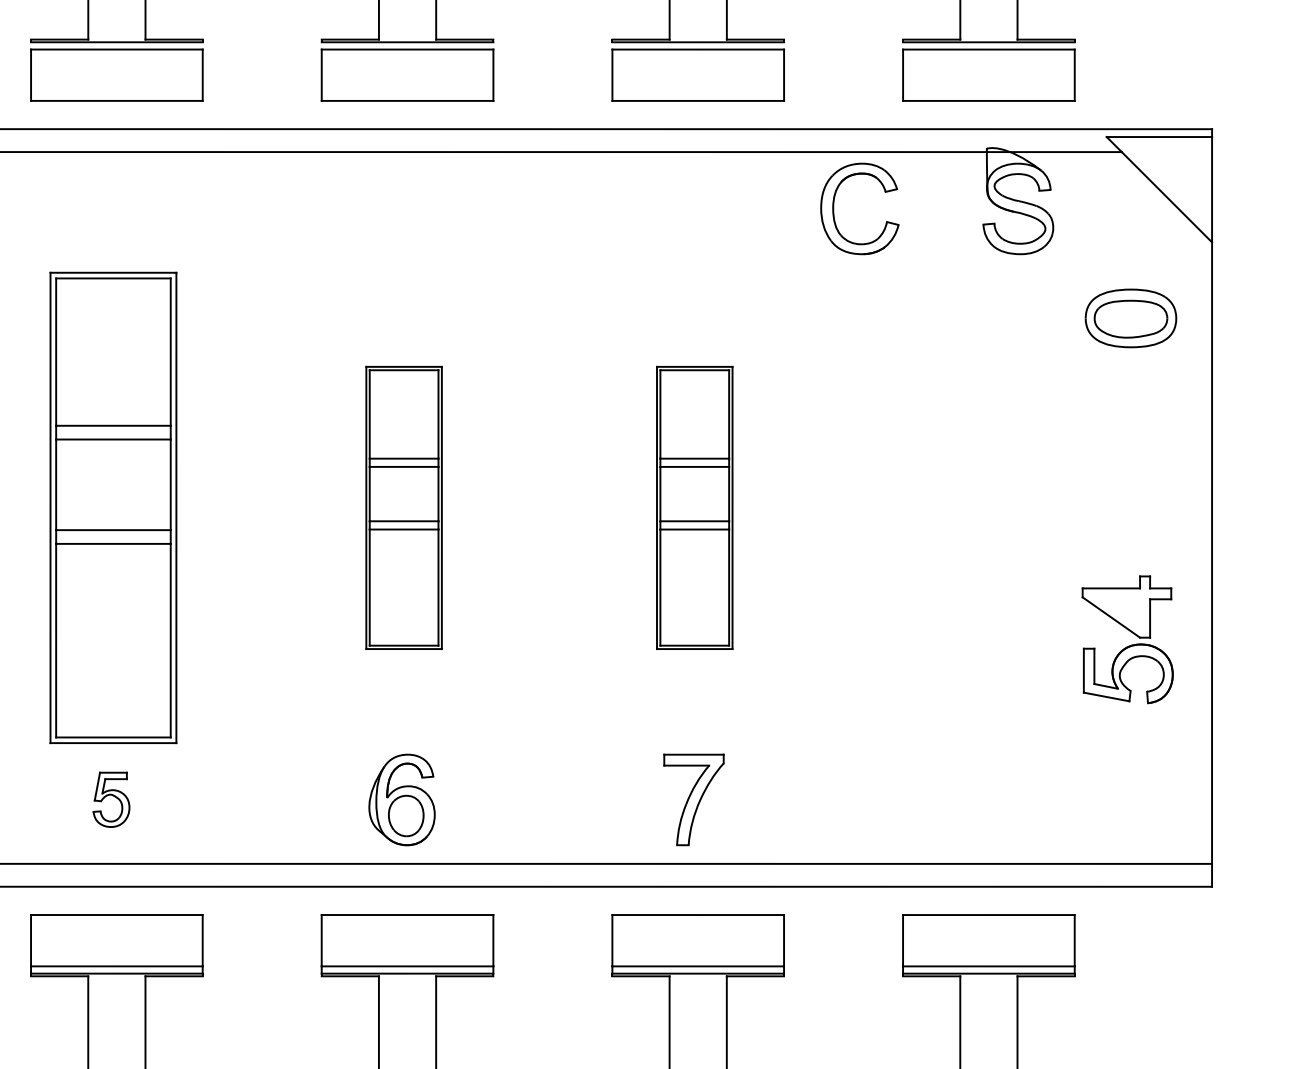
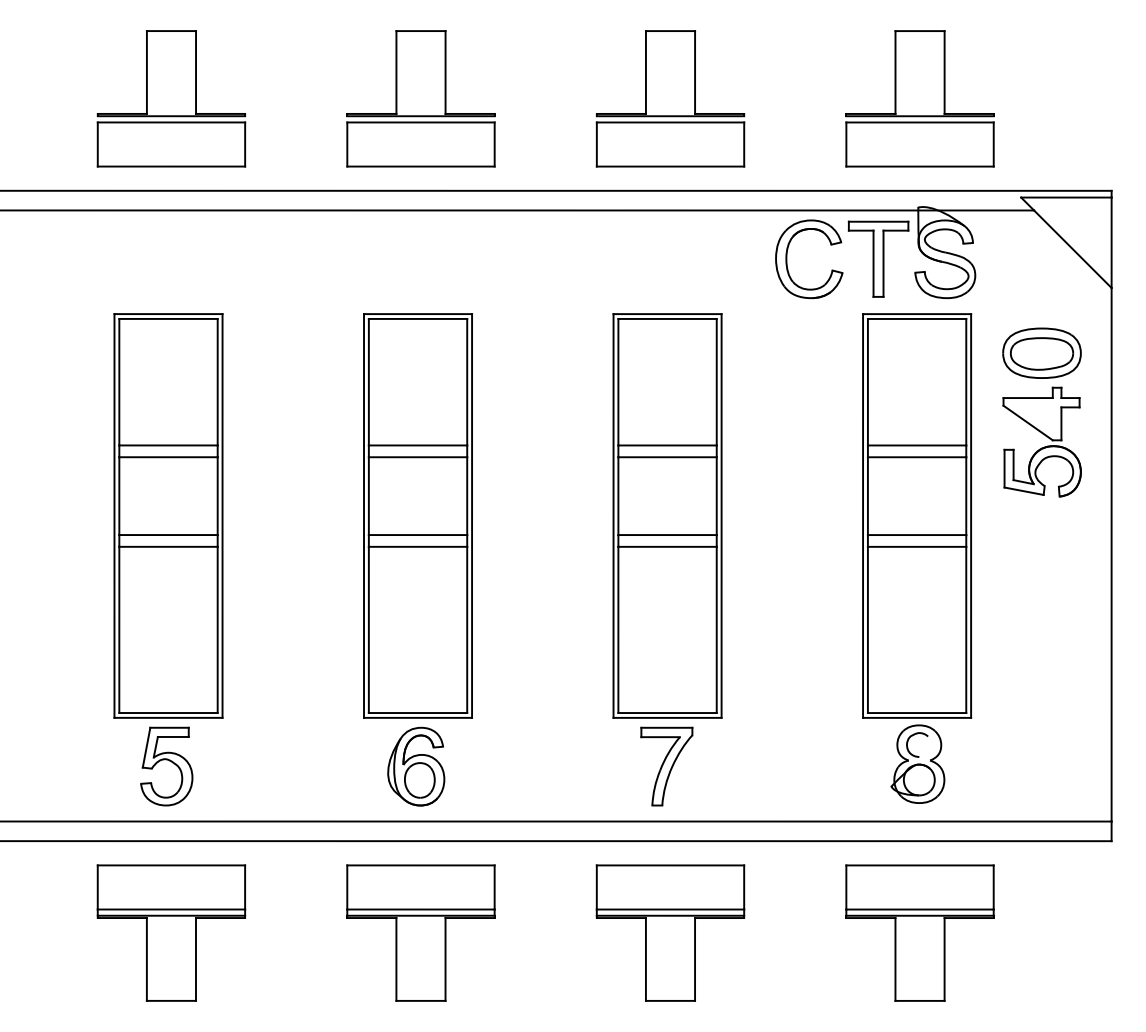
part: (940, 208) -> (878, 258), added
part: (403, 507) -> (417, 515), size x1.67
part: (694, 507) -> (667, 515), size x1.67
part: (985, 557) -> (917, 558), added
part: (1126, 639) -> (1041, 441), moved
part: (111, 799) -> (166, 766), size x1.67

